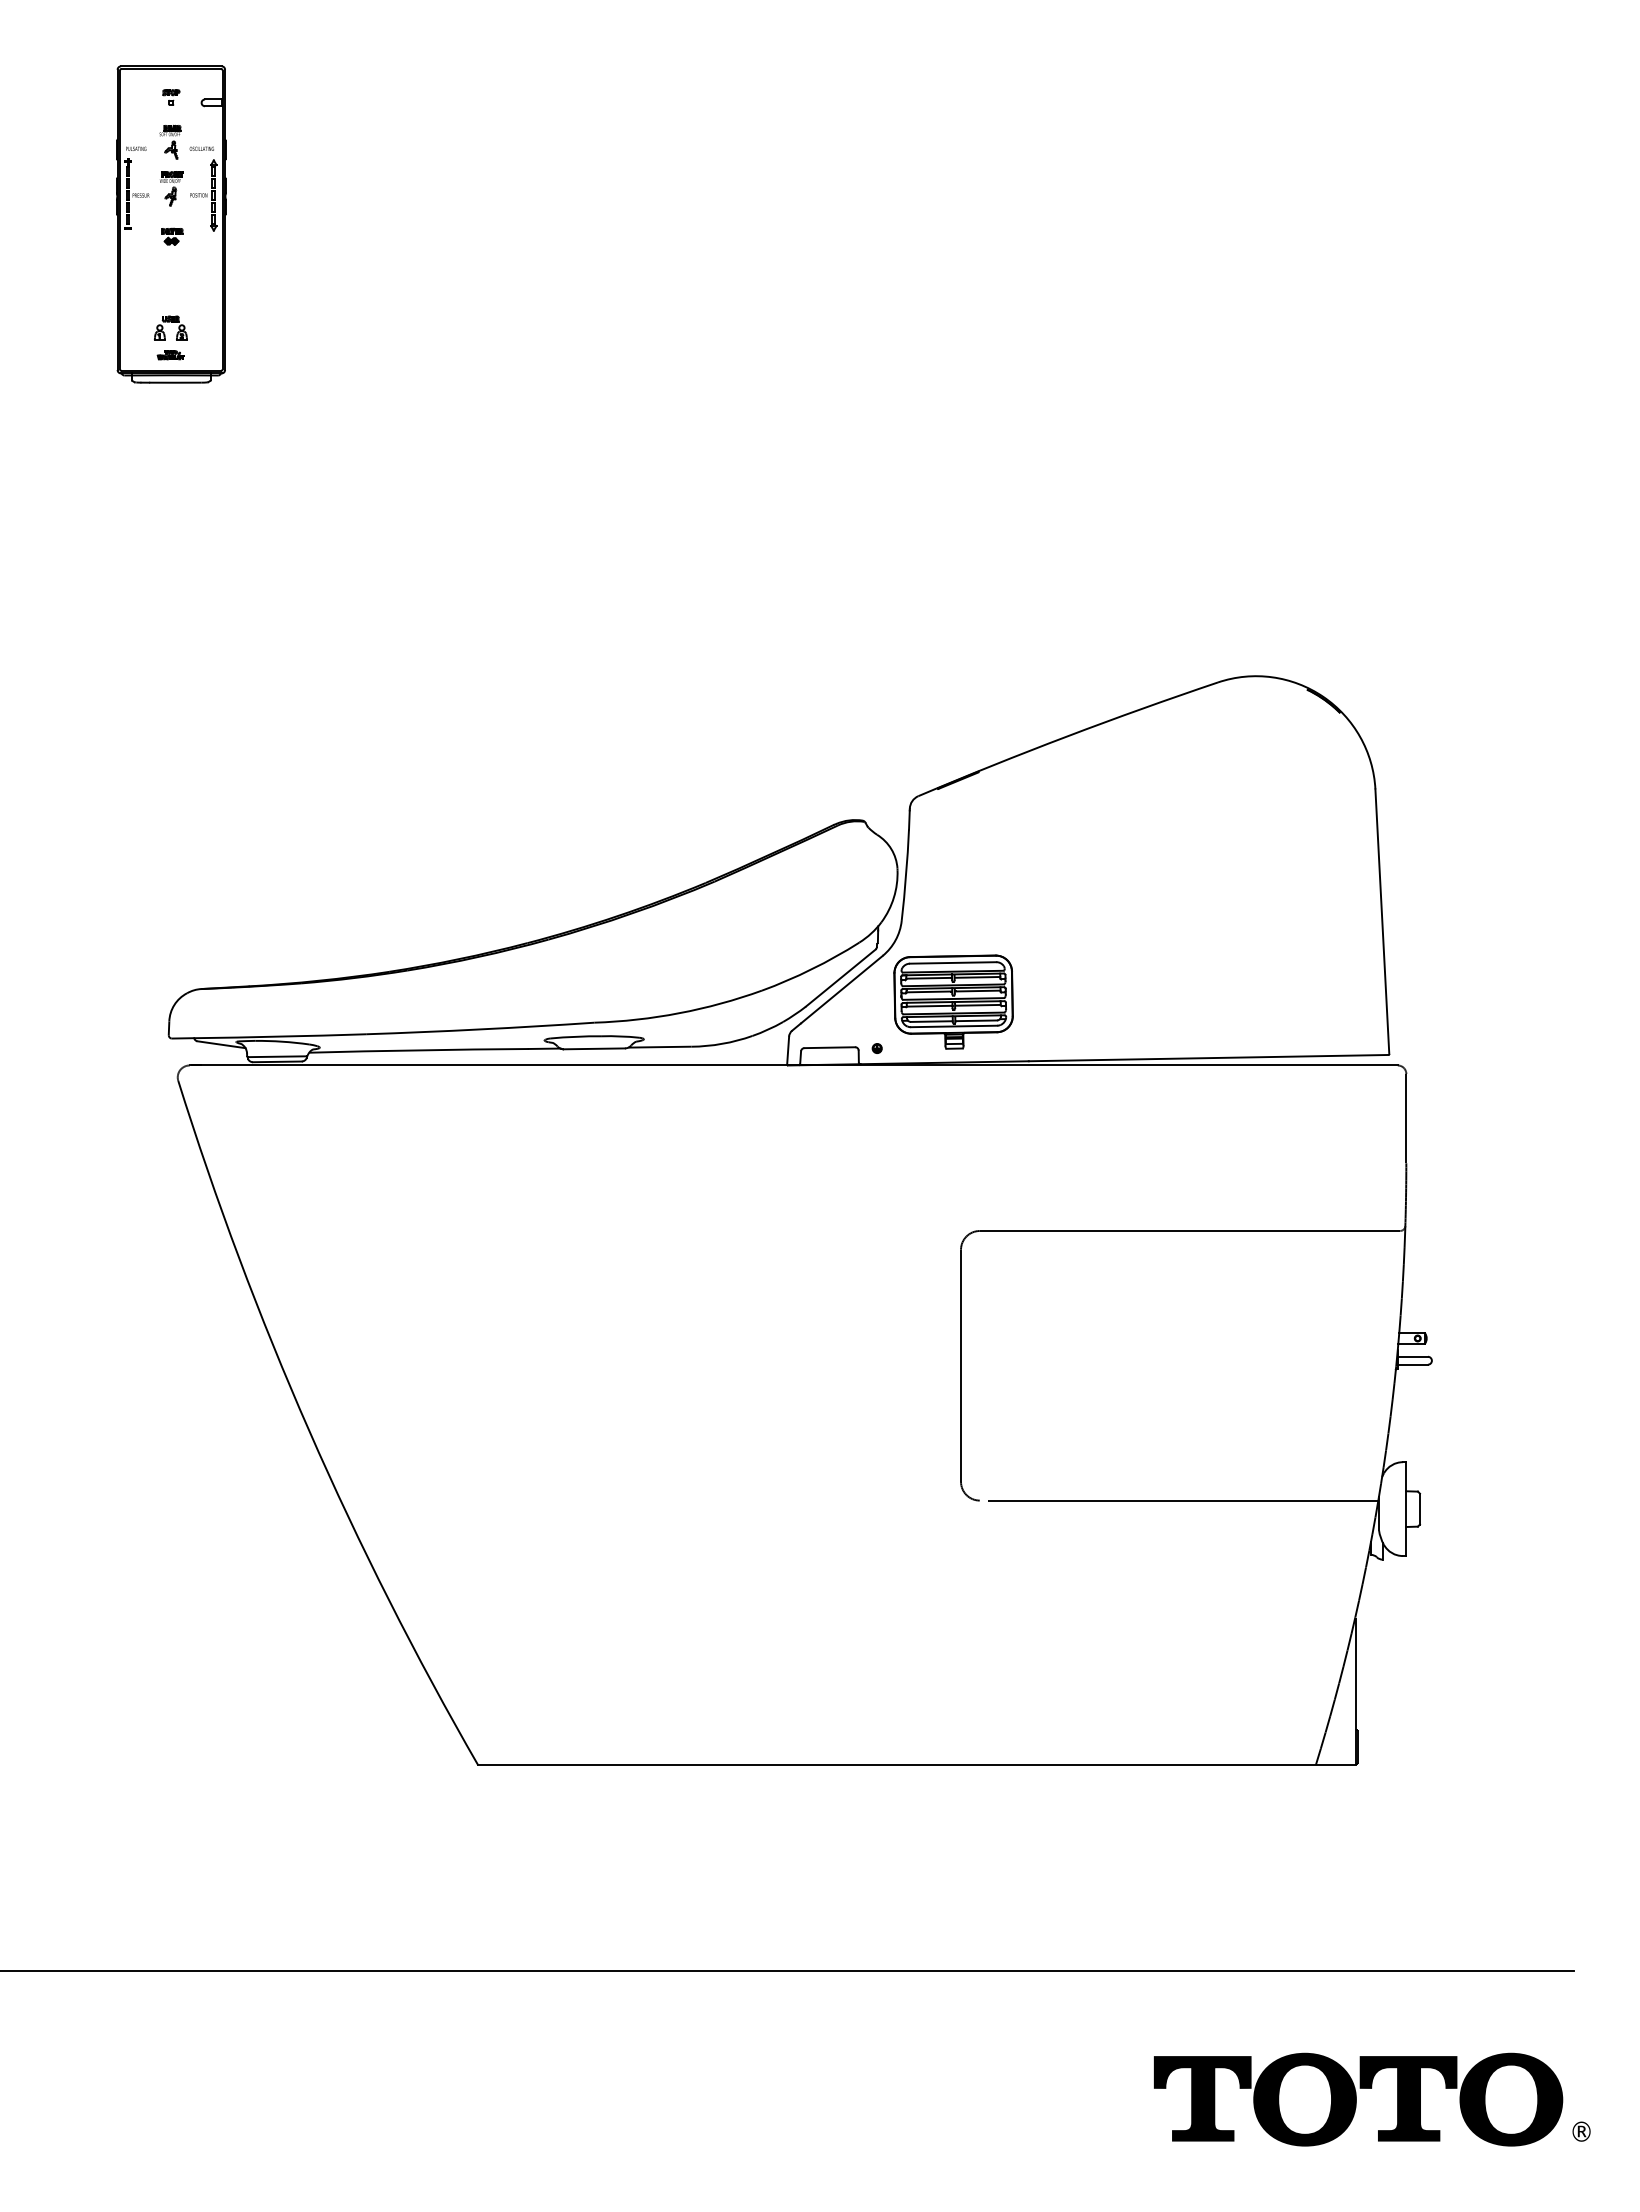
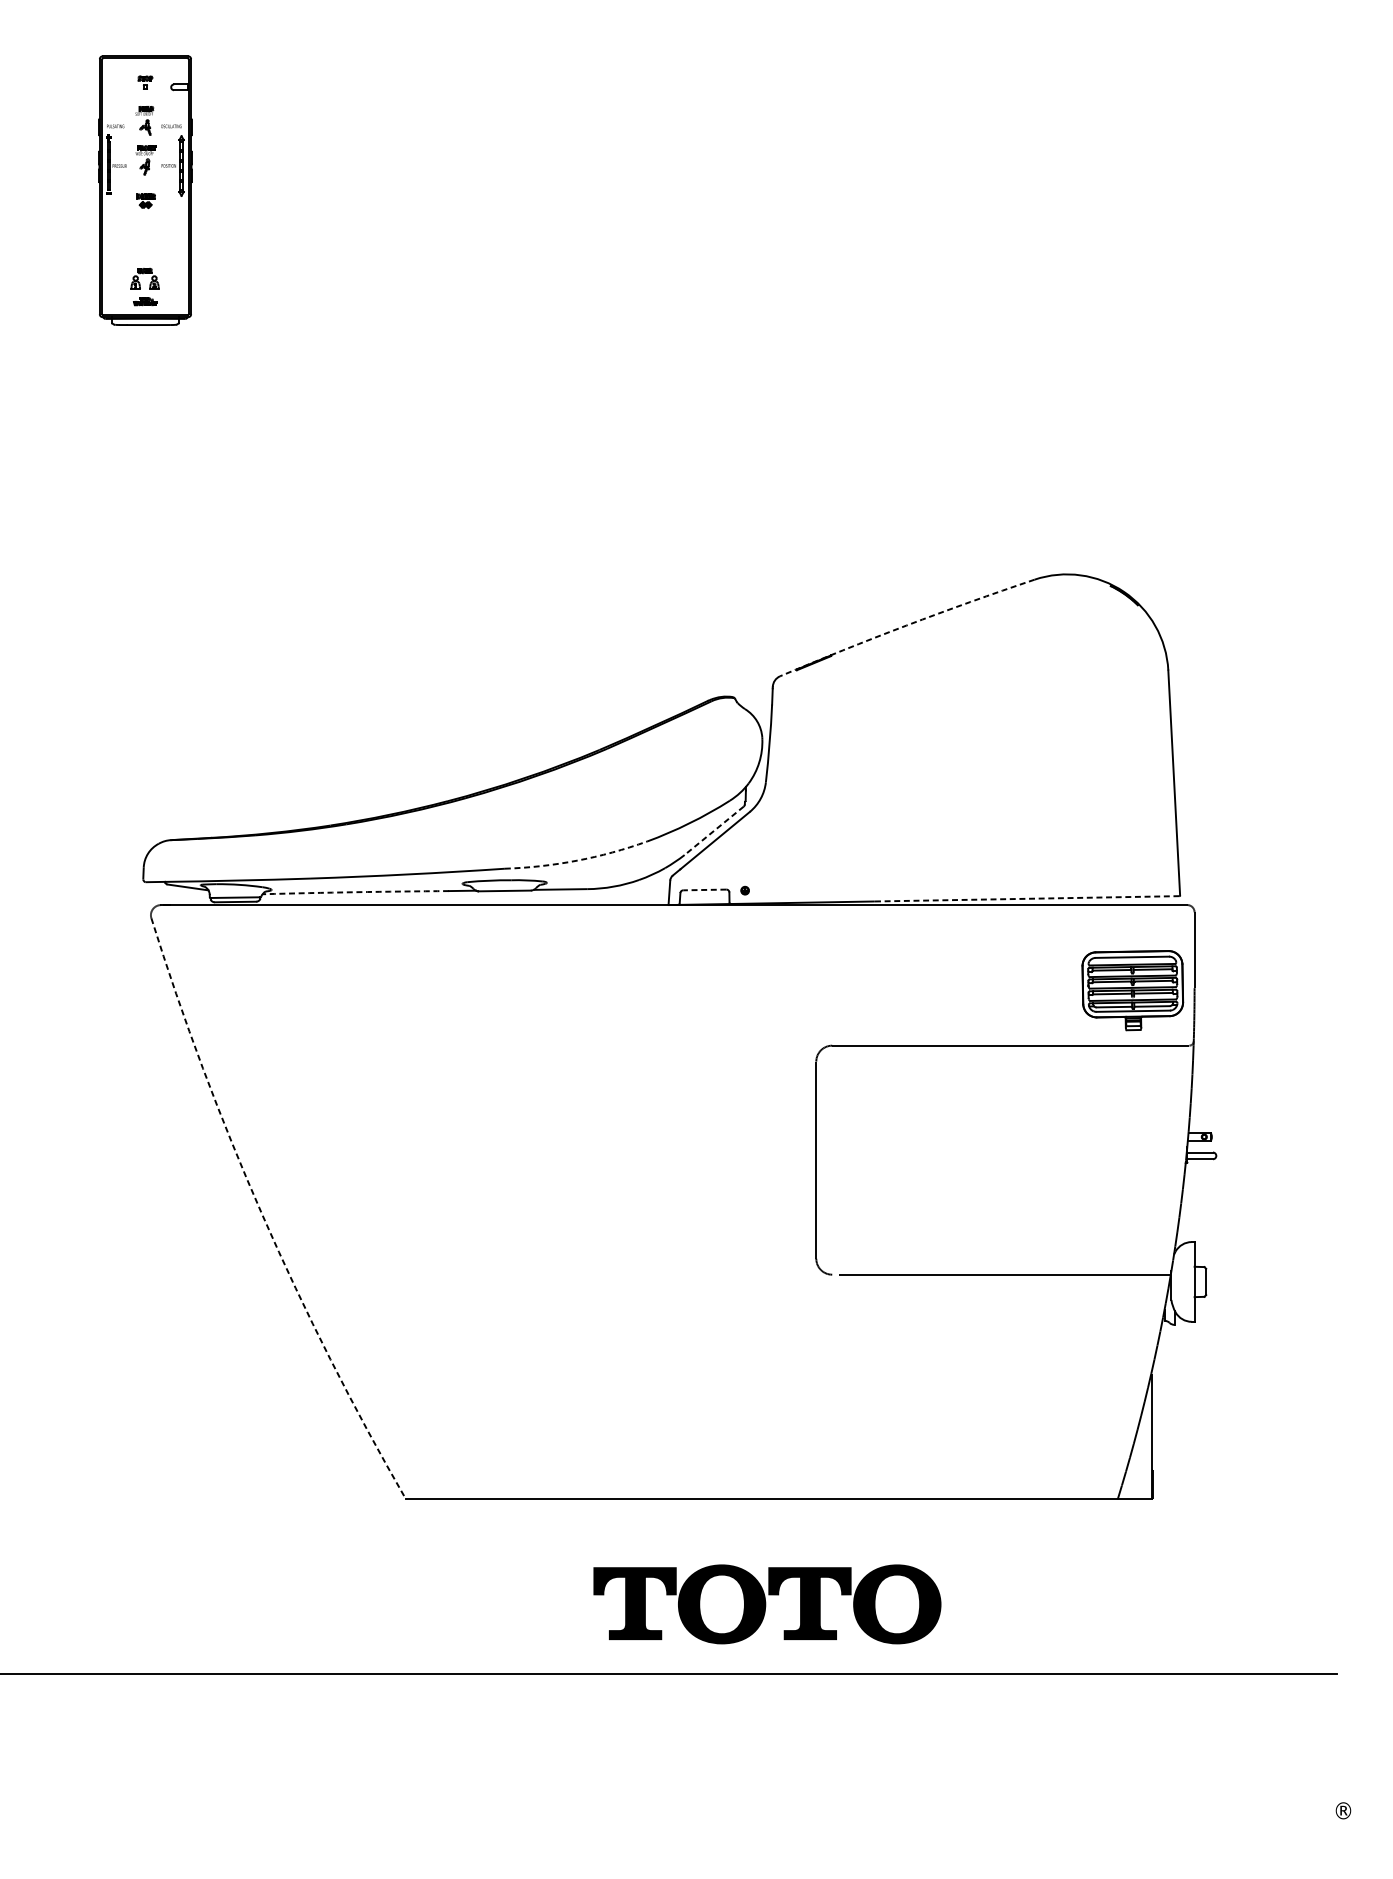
arc: (1067, 736) -> (906, 625), solid -> dashed
line: (840, 978) -> (713, 831), solid -> dashed
part: (953, 1001) -> (1132, 990), moved
arc: (679, 1013) -> (577, 860), solid -> dashed
line: (829, 1047) -> (704, 889), solid -> dashed
arc: (418, 1050) -> (355, 892), solid -> dashed
line: (1208, 1058) -> (1026, 899), solid -> dashed
arc: (309, 1431) -> (262, 1216), solid -> dashed
part: (1358, 2099) -> (767, 1604), moved

